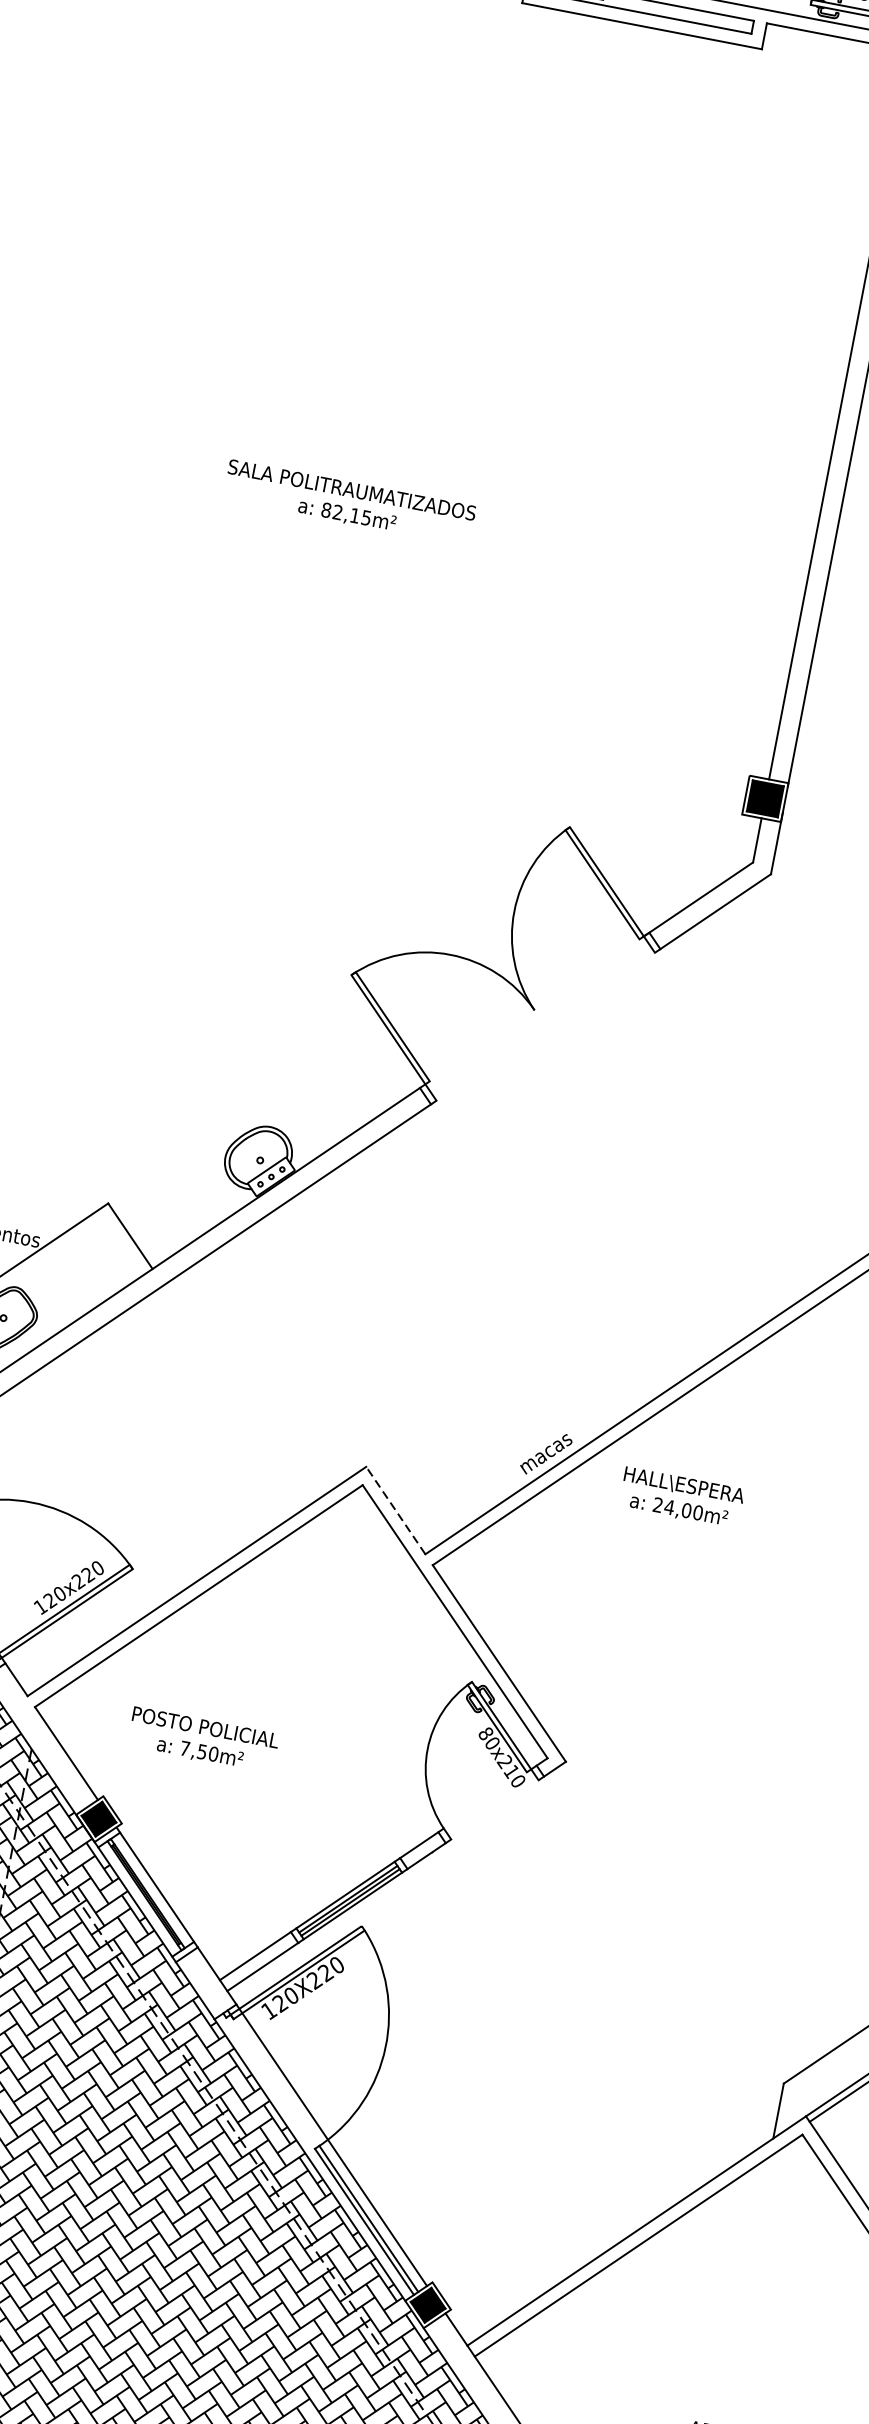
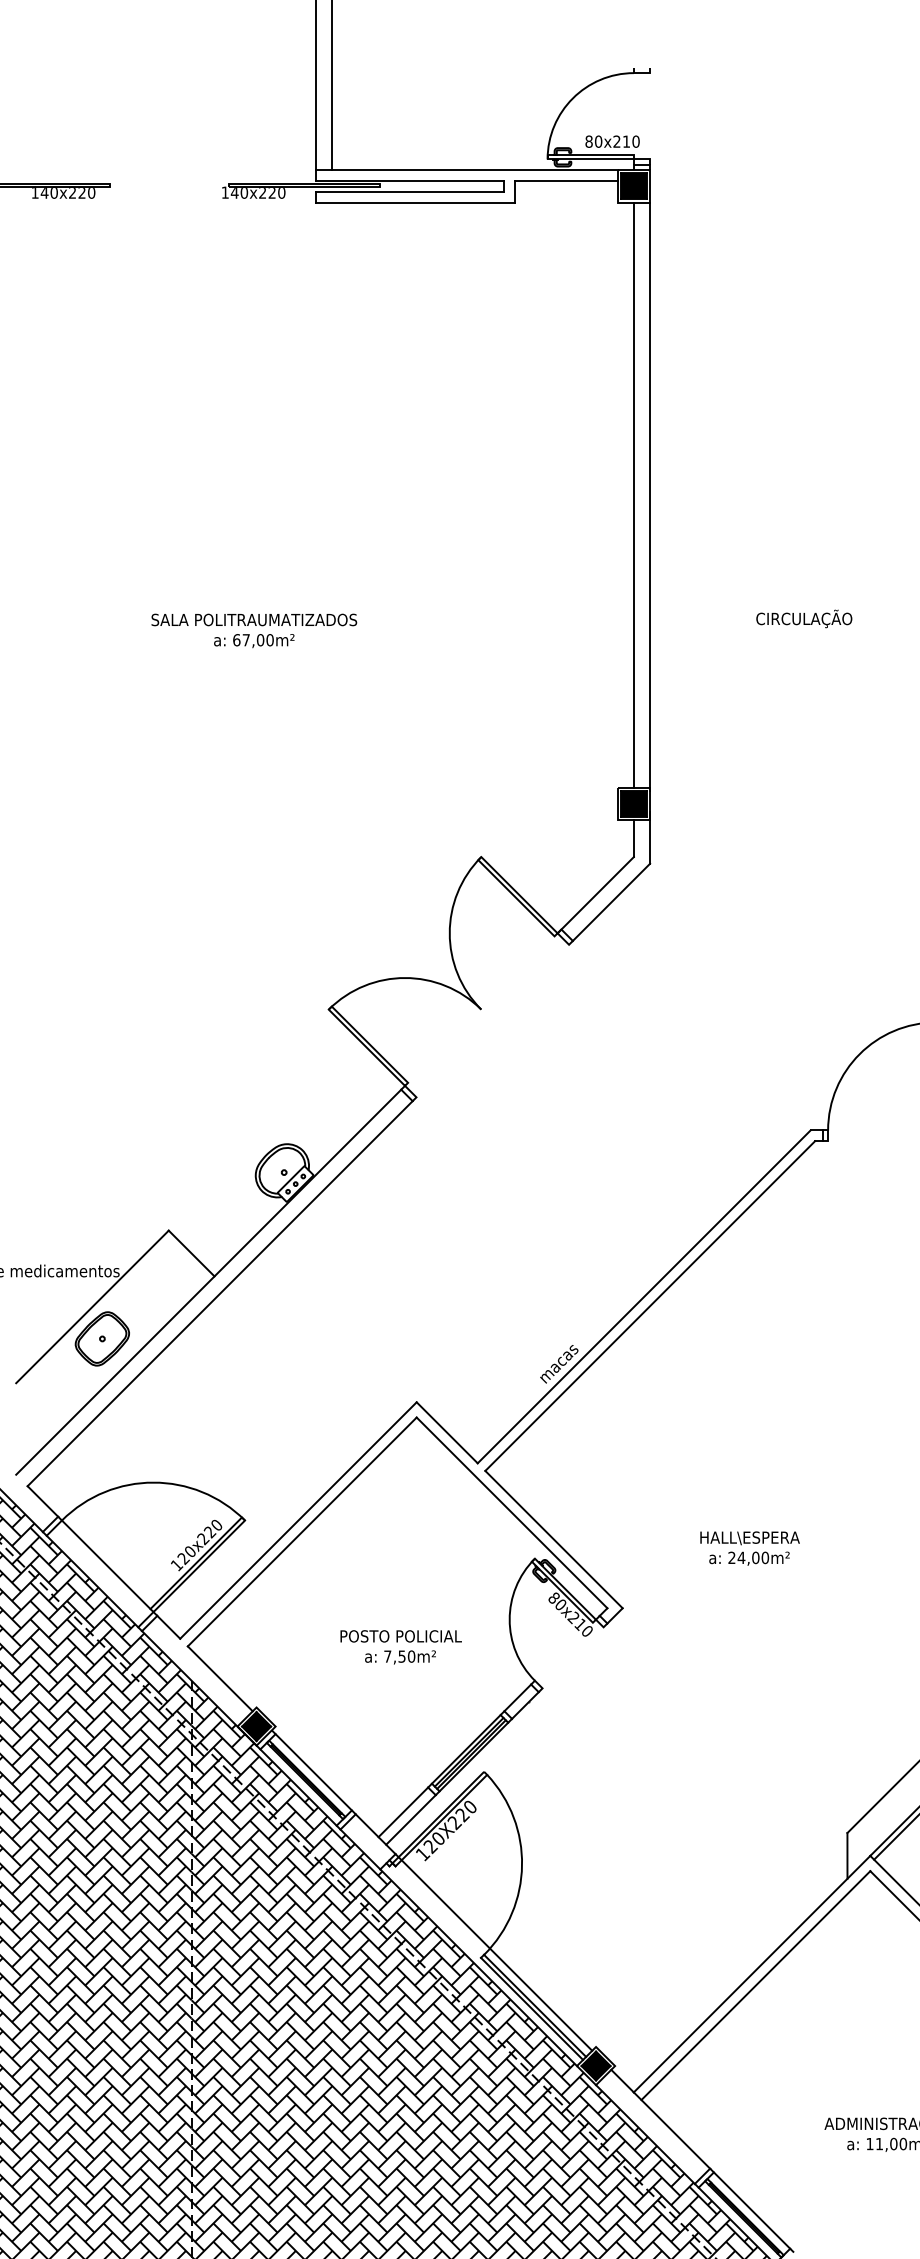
text: (346, 514) -> (253, 640), 82,15m² -> 67,00m²
text: (681, 1497) -> (749, 1548), moved
line: (395, 1510) -> (446, 1432), dashed -> solid
text: (202, 1740) -> (400, 1647), moved

